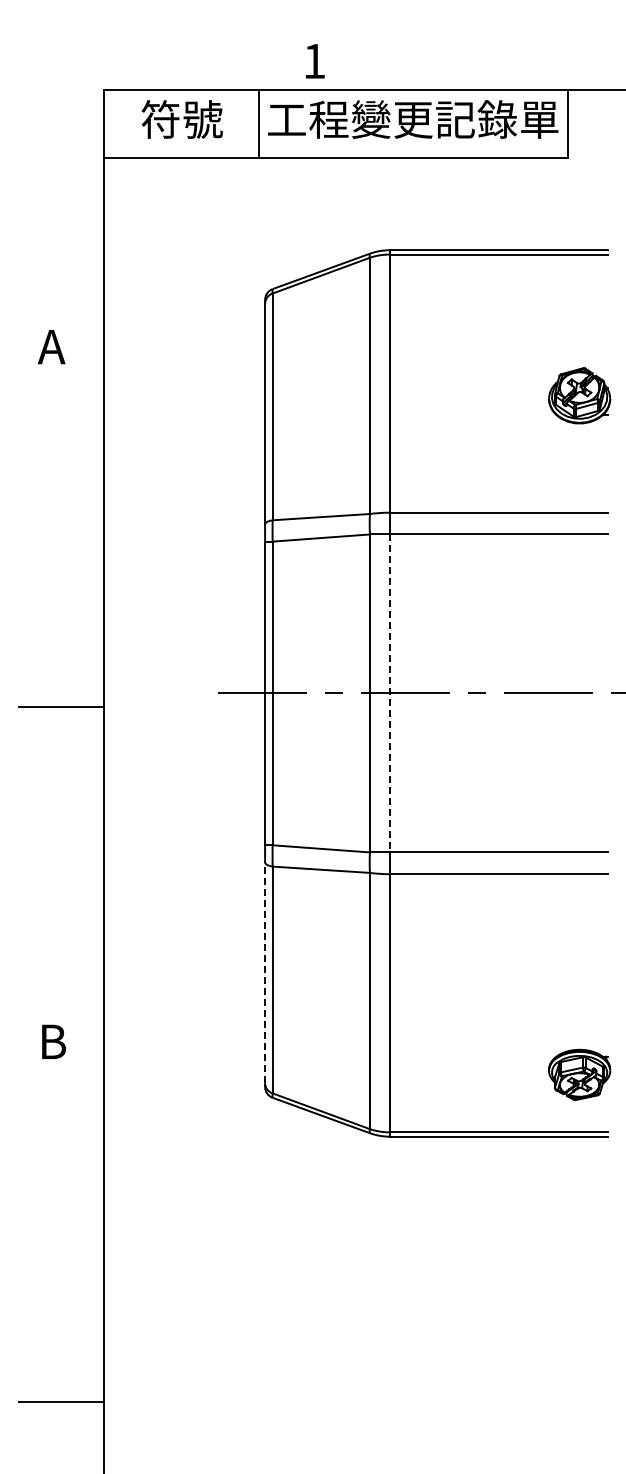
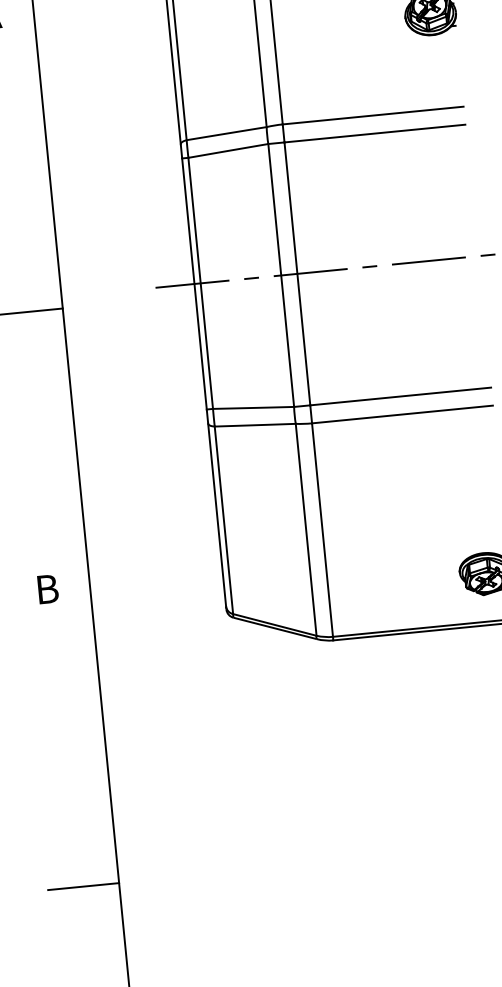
line: (389, 693) -> (297, 273), dashed -> solid
line: (265, 972) -> (217, 514), dashed -> solid

